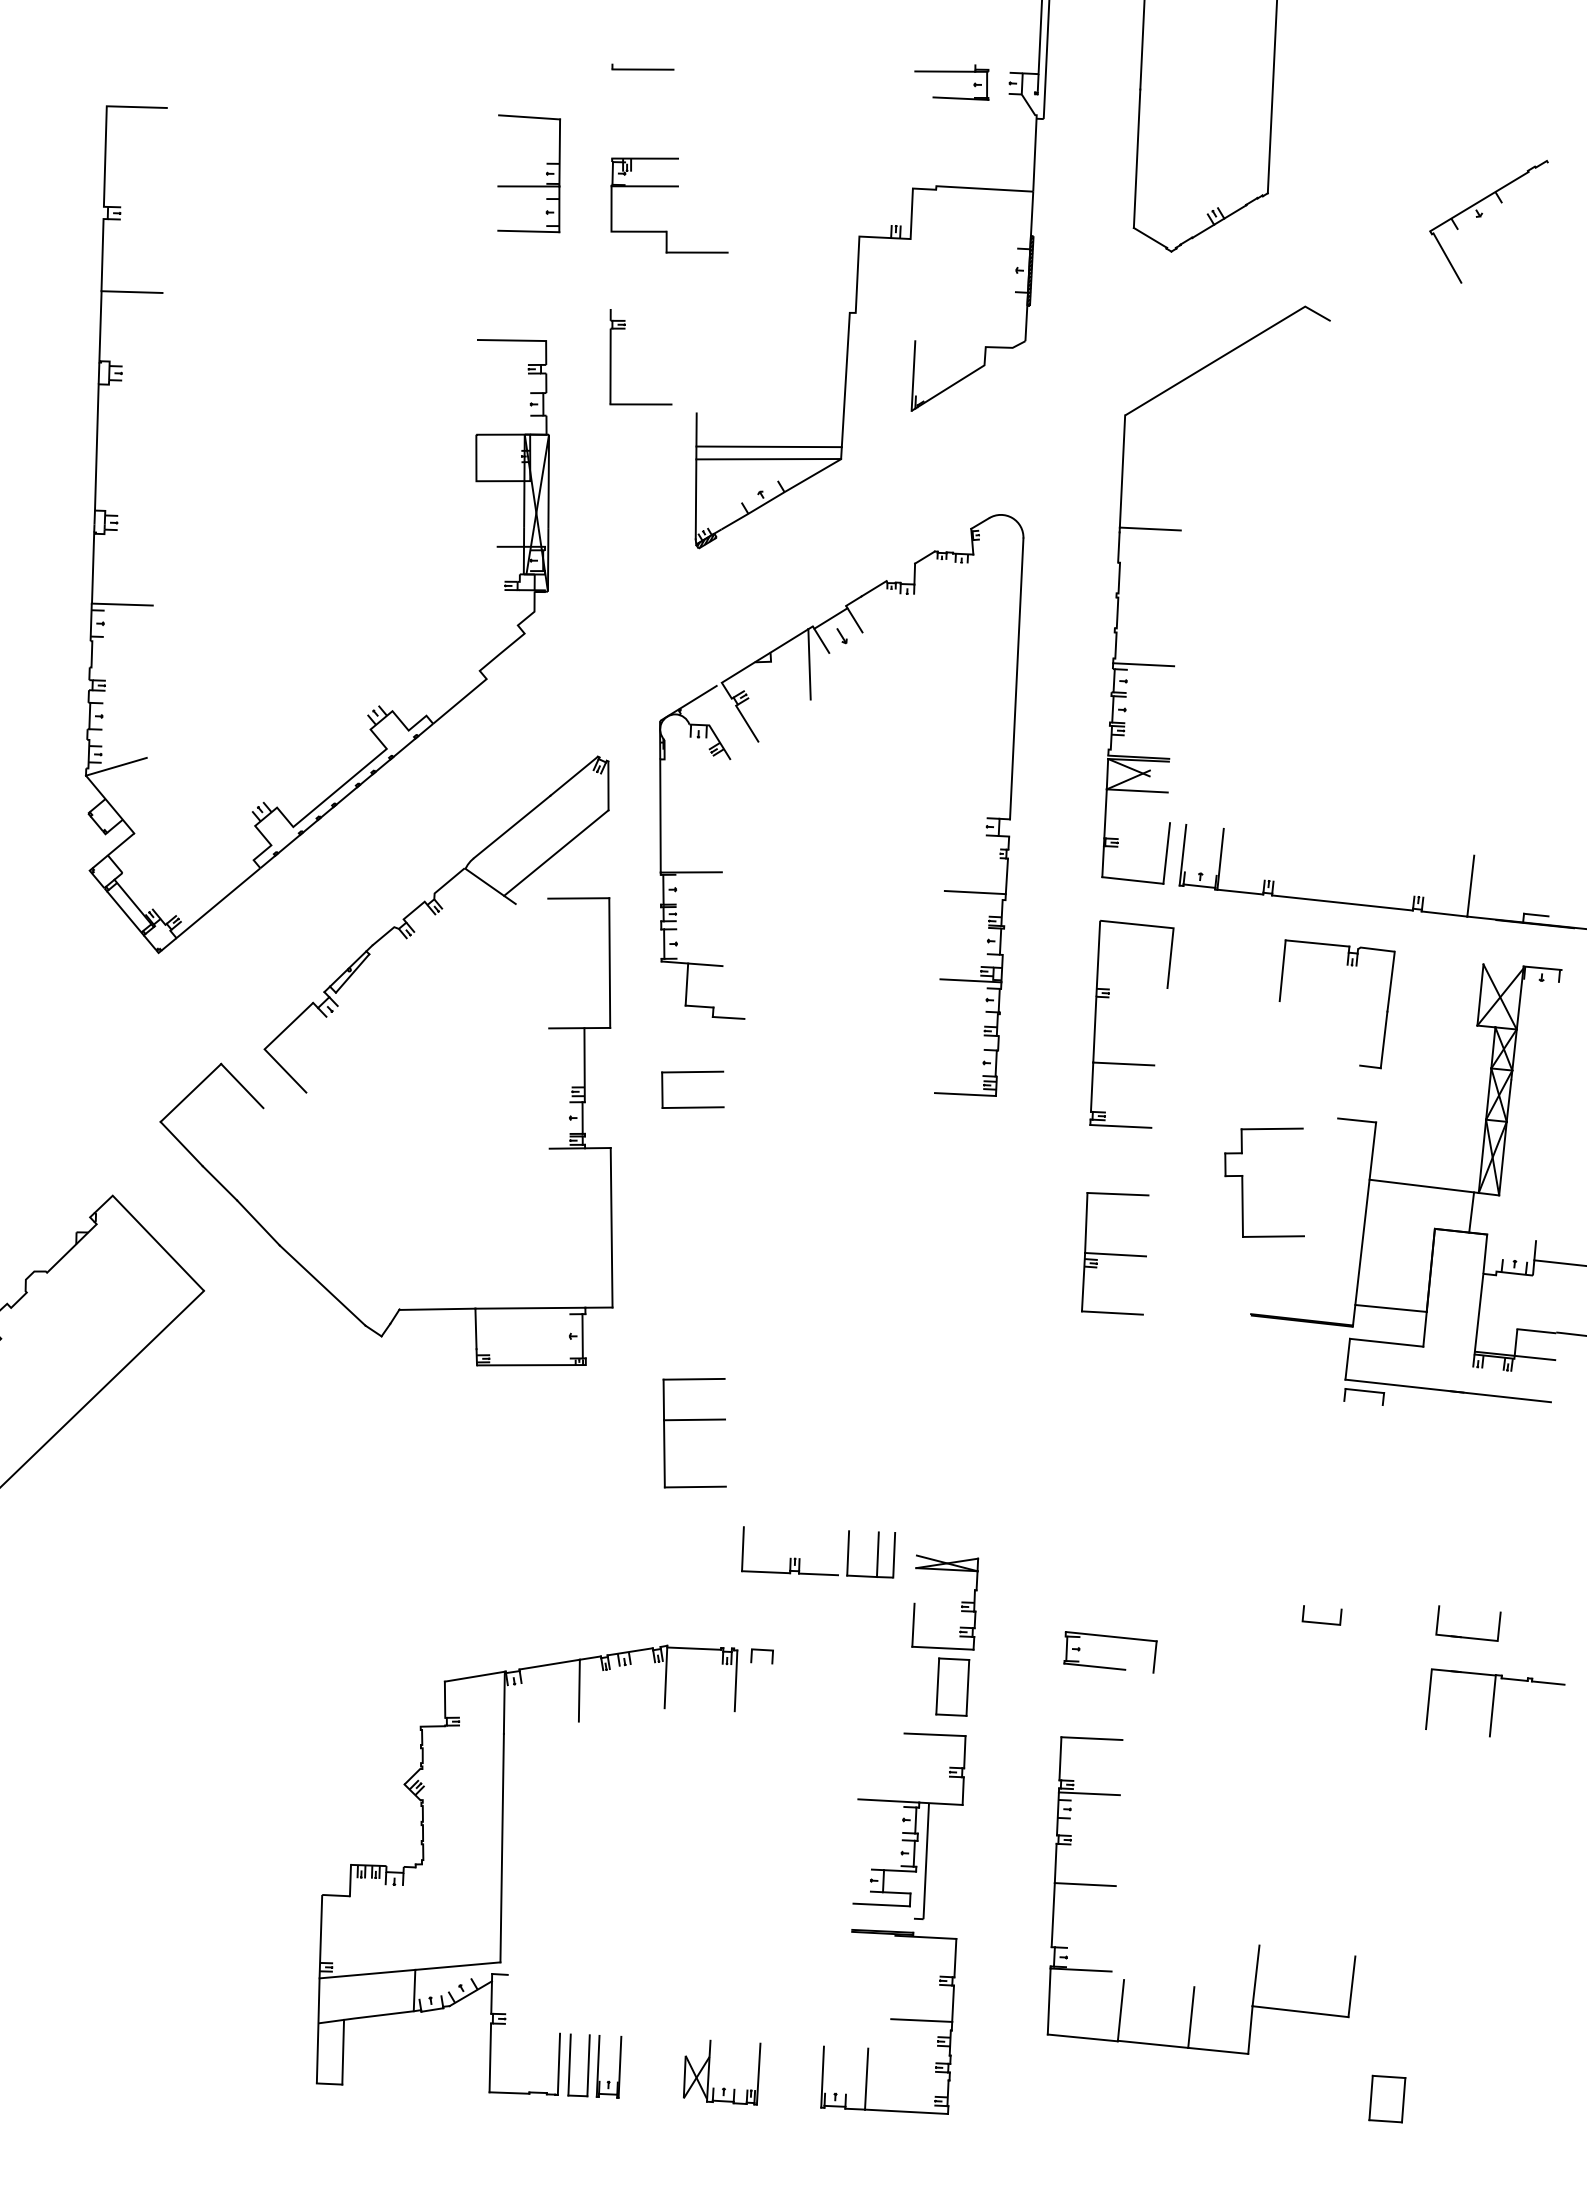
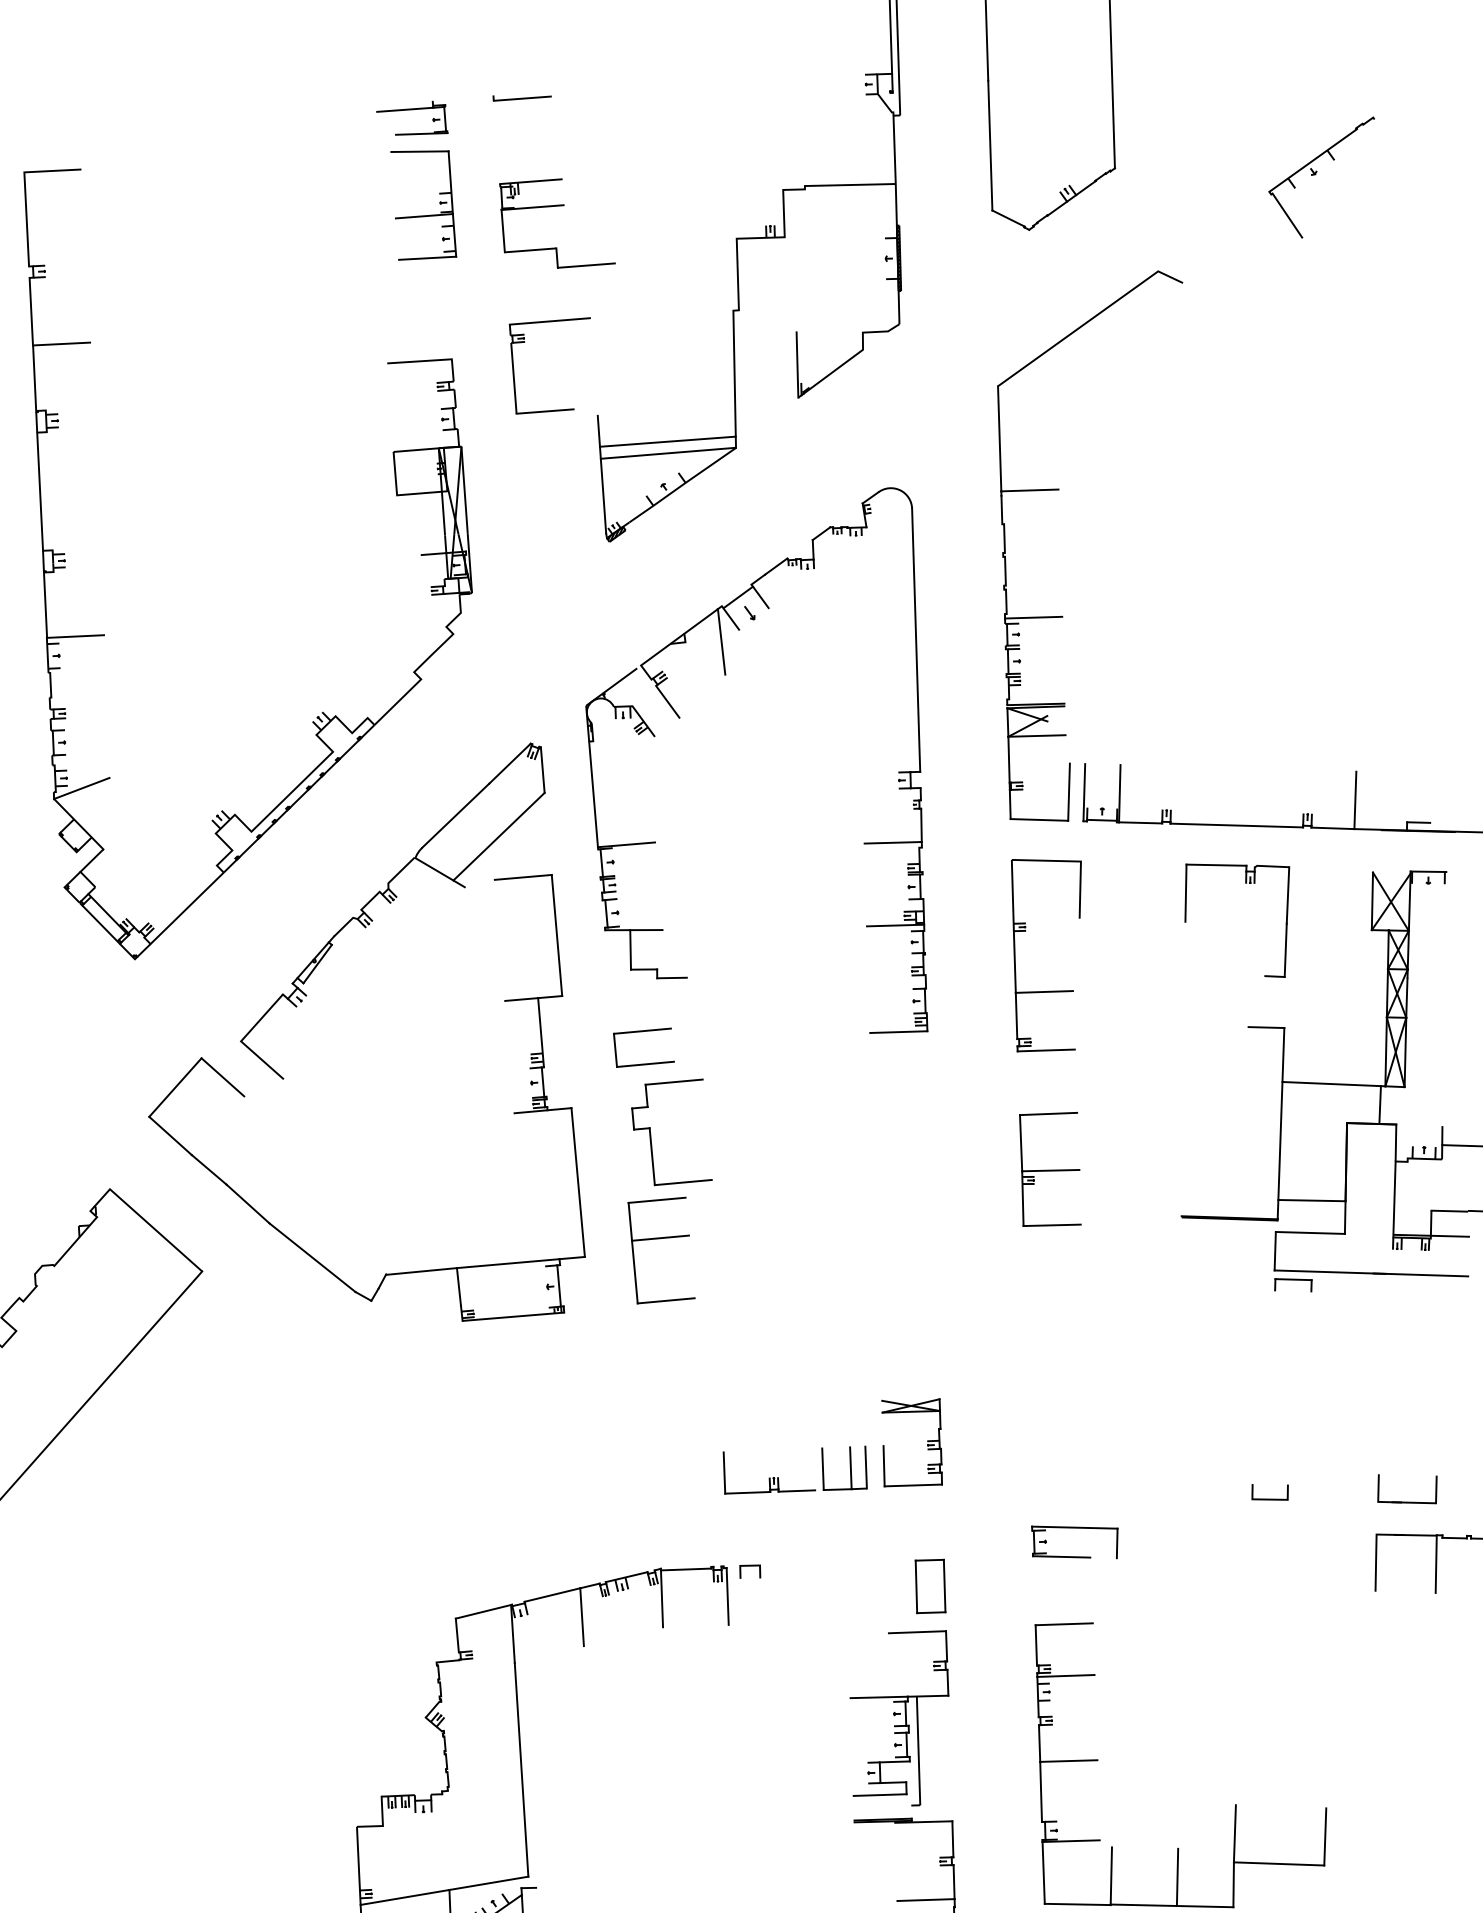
part: (951, 72) -> (411, 110), moved
line: (653, 308) -> (549, 321), added
part: (1243, 1182) -> (651, 1134), moved
part: (694, 1420) -> (660, 1238), moved
part: (961, 1602) -> (927, 1441), moved

